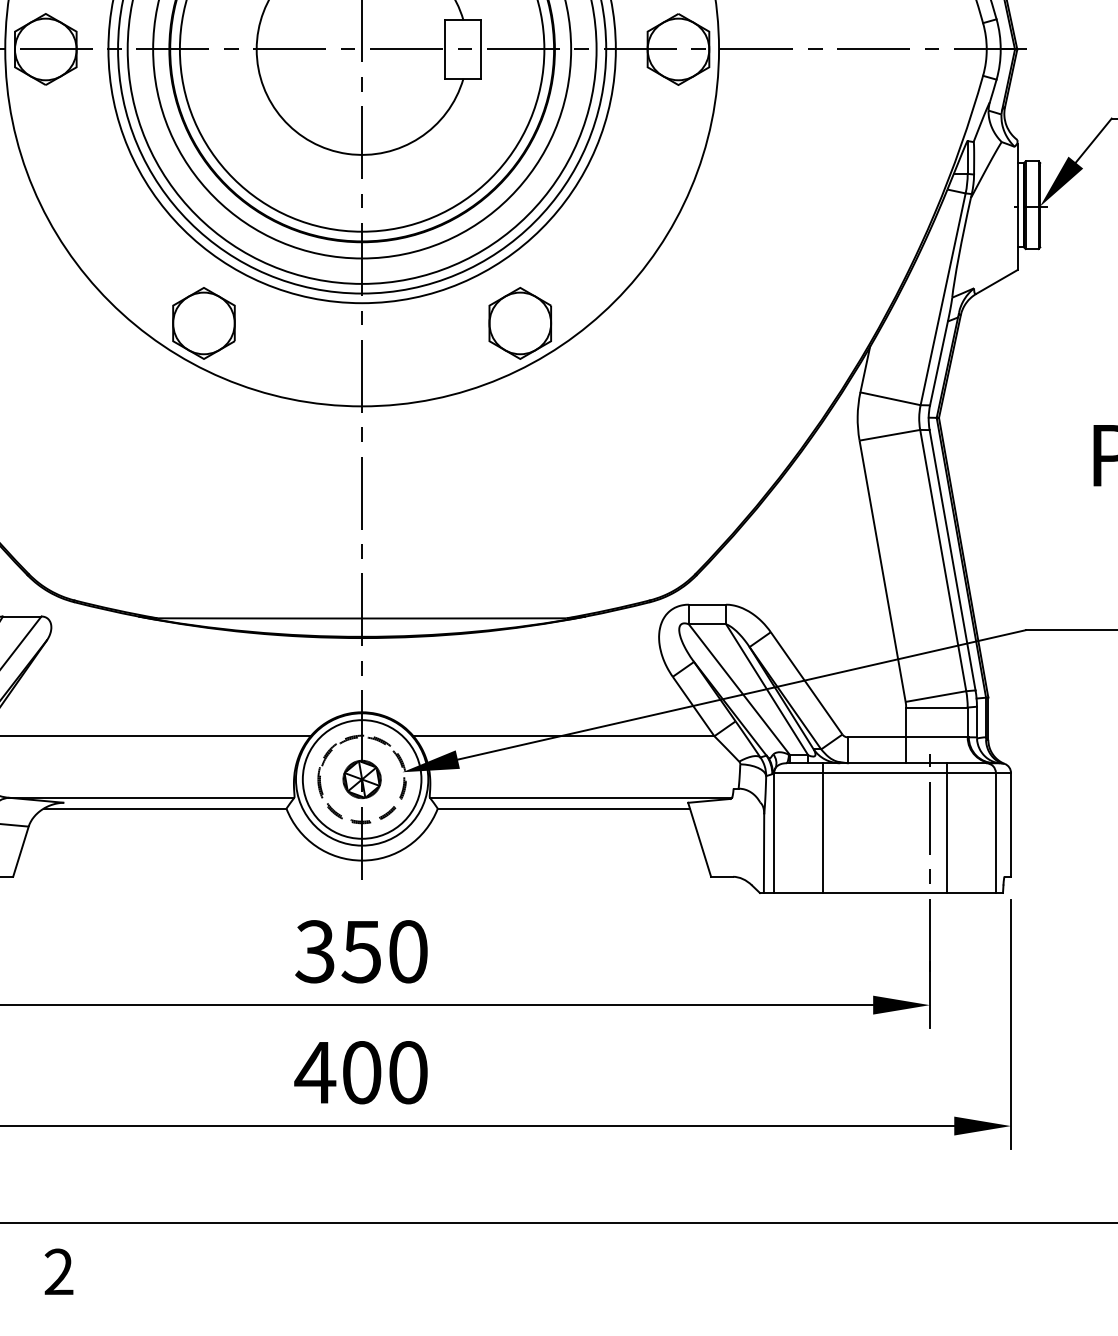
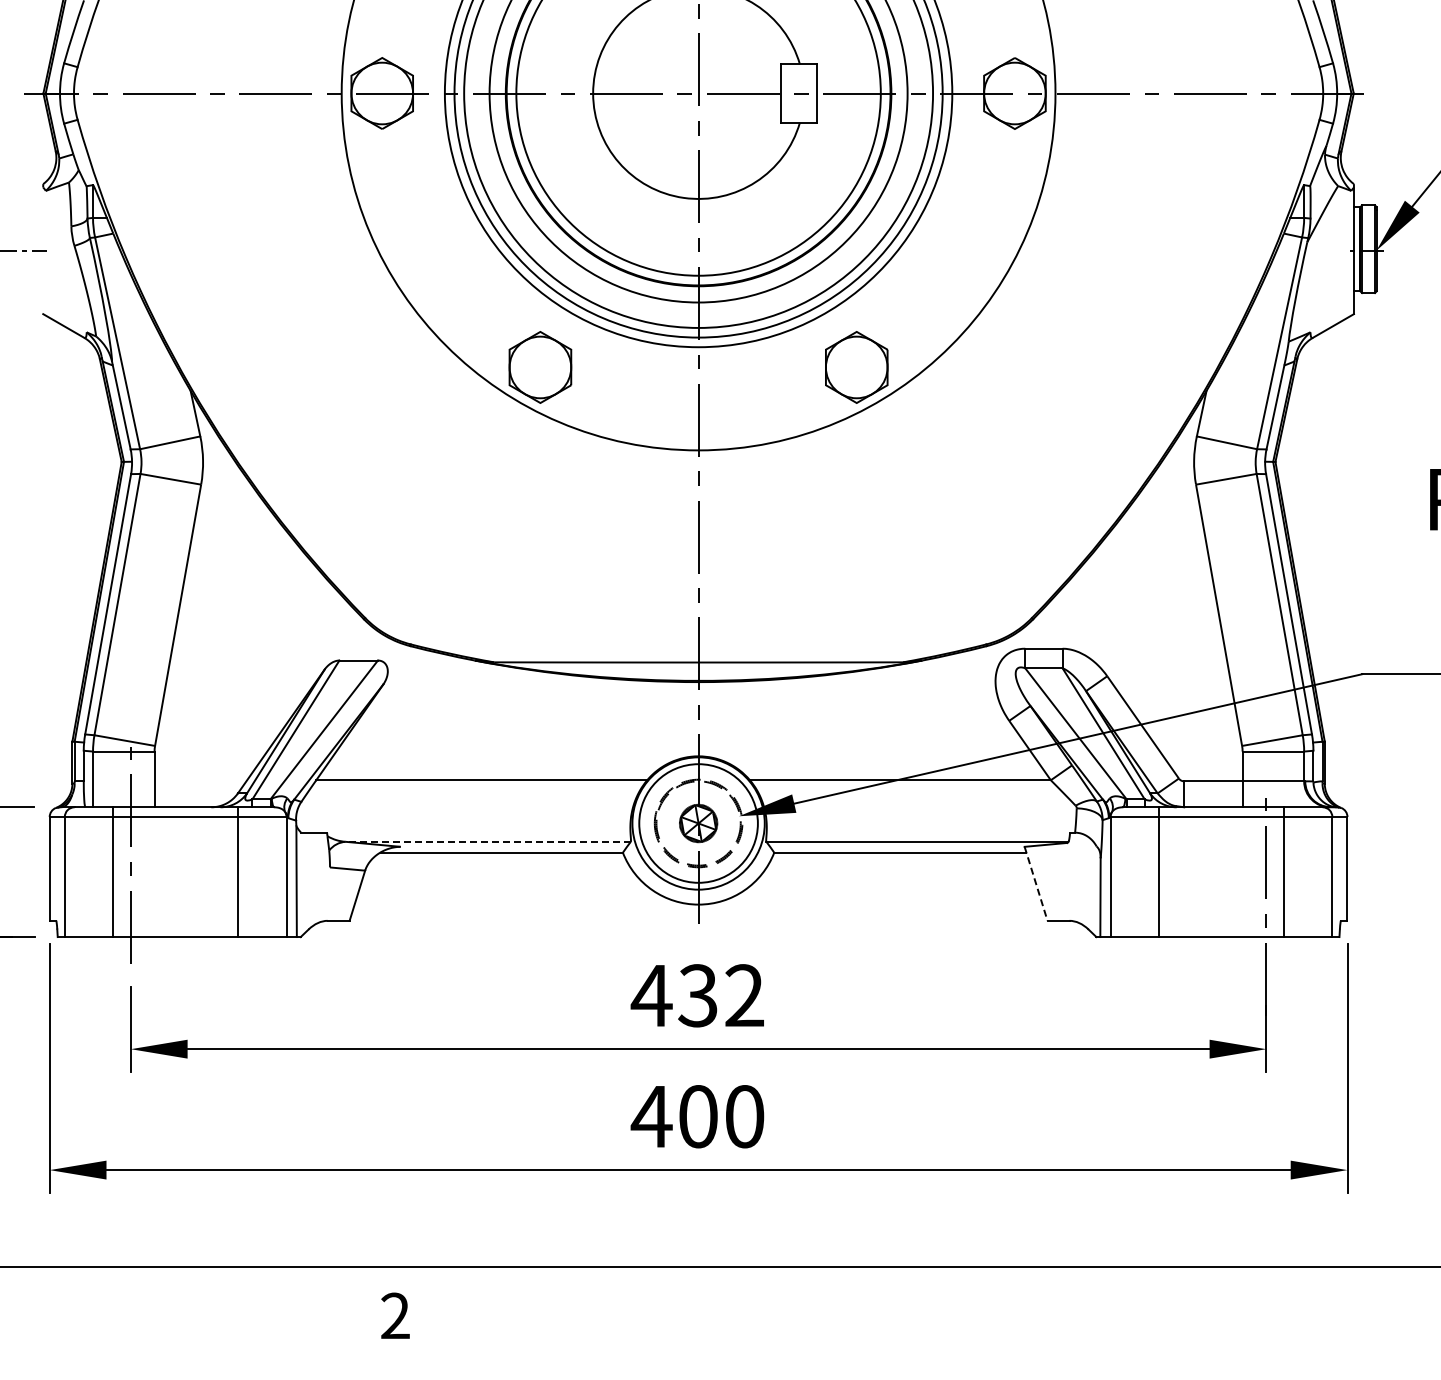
line: (152, 797) -> (488, 841), solid -> dashed
line: (700, 839) -> (1036, 883), solid -> dashed
text: (361, 951) -> (697, 995), 350 -> 432

